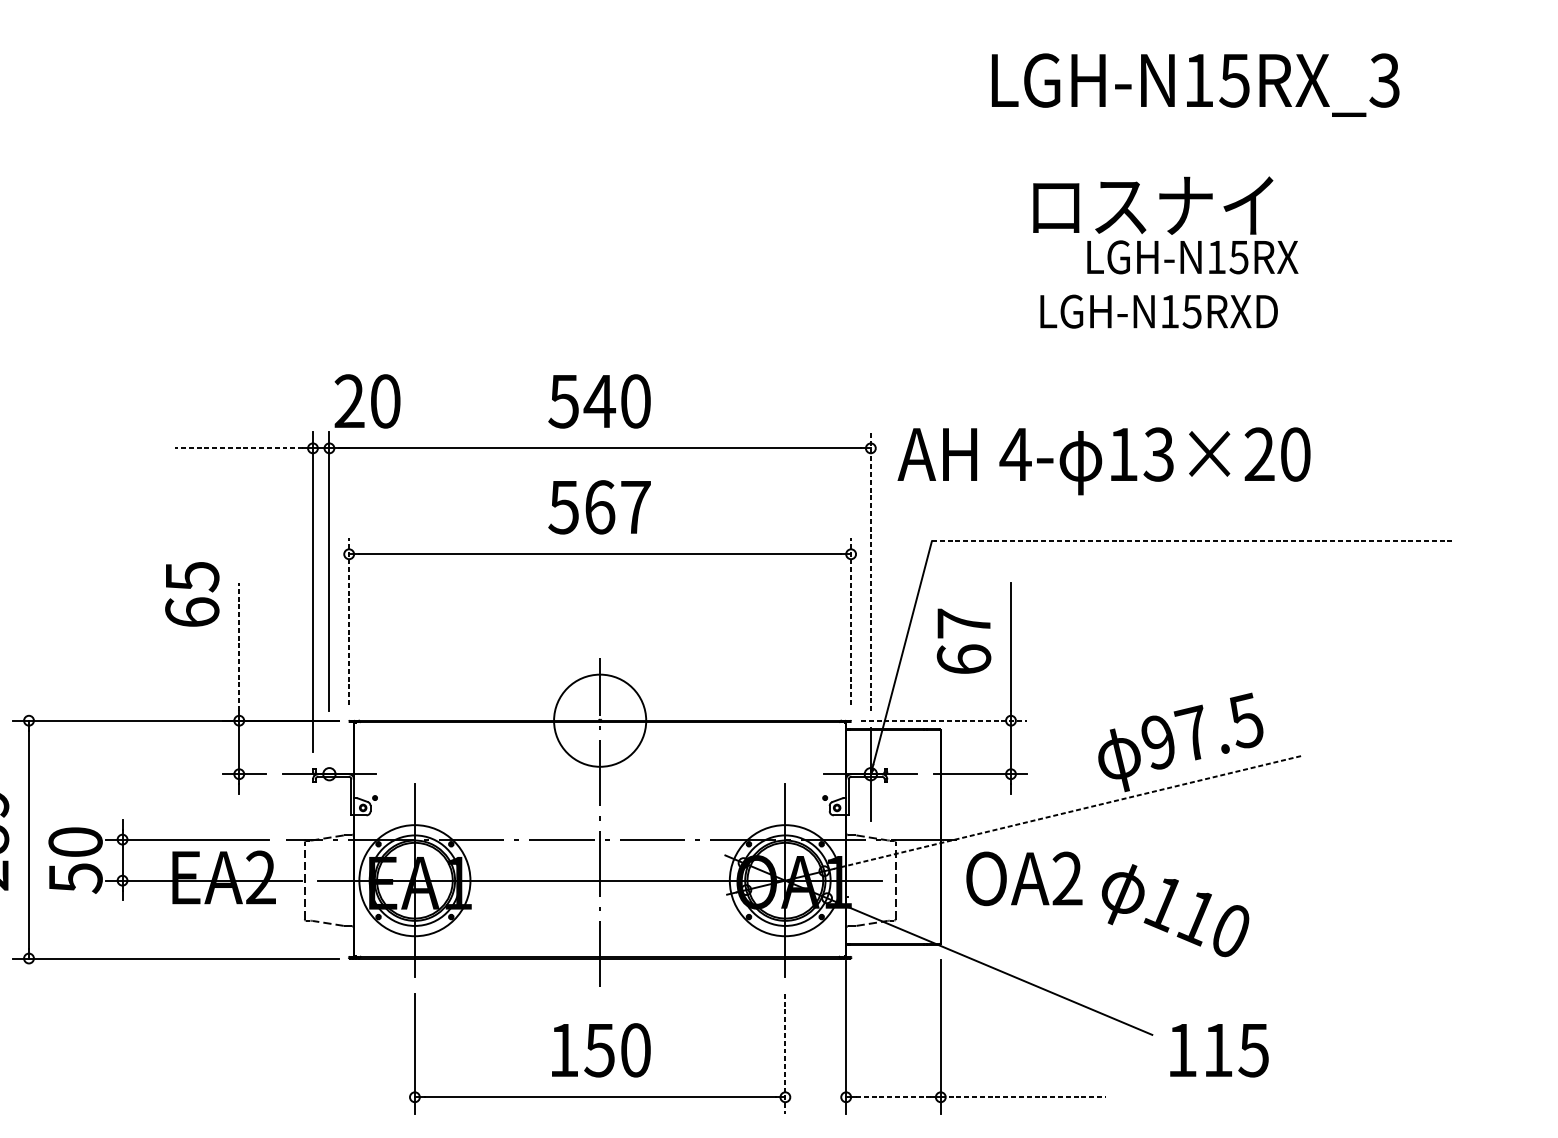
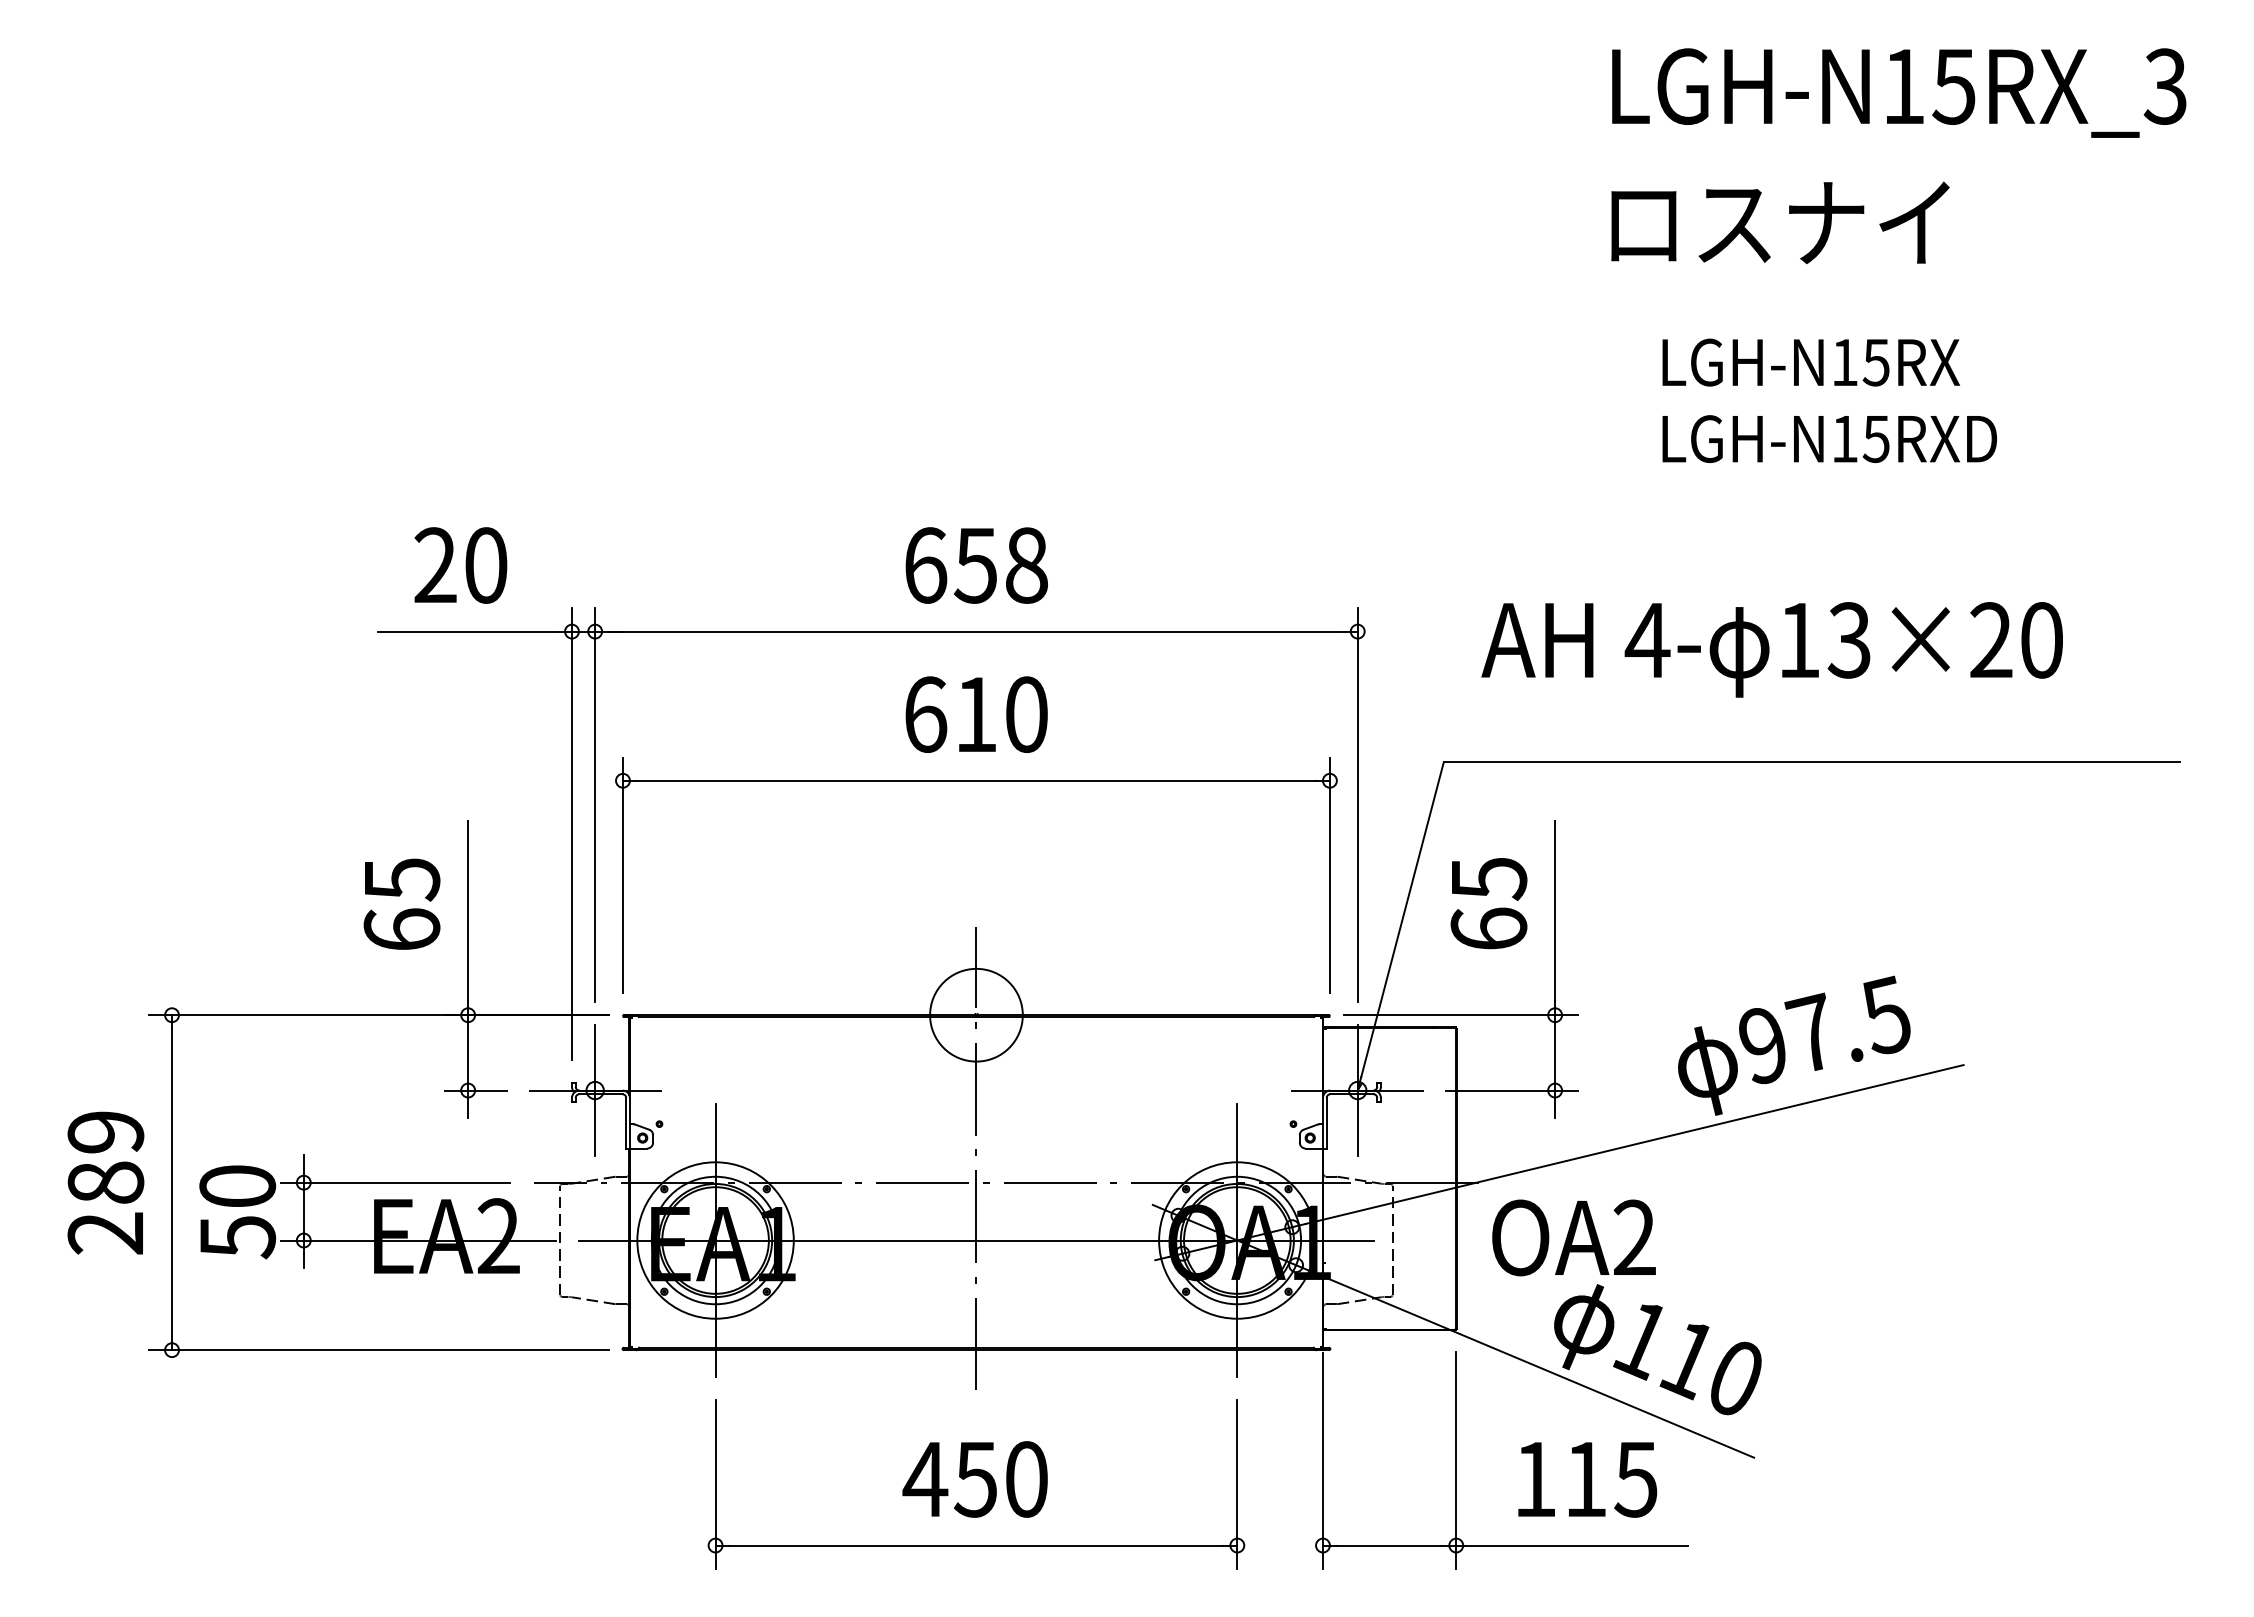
text: (1195, 84) -> (1899, 92), moved
text: (1153, 205) -> (1780, 222), moved
text: (1158, 311) -> (1829, 438), moved
text: (367, 401) -> (460, 565), moved
text: (599, 401) -> (975, 565), 540 -> 658
line: (239, 448) -> (468, 631), dashed -> solid
text: (1103, 461) -> (1771, 649), moved
text: (599, 507) -> (975, 714), 567 -> 610
line: (1193, 541) -> (1811, 762), dashed -> solid
line: (870, 571) -> (1357, 805), dashed -> solid
text: (191, 593) -> (401, 903), moved
line: (348, 621) -> (622, 875), dashed -> solid
line: (850, 621) -> (1329, 875), dashed -> solid
text: (964, 624) -> (1489, 879), 67 -> 65
line: (239, 647) -> (468, 911), dashed -> solid
circle: (600, 720) -> (976, 1014), size x0.71
line: (944, 720) -> (1461, 1015), dashed -> solid
line: (329, 774) -> (595, 1090), added
line: (1067, 812) -> (1634, 1144), dashed -> solid
text: (1175, 910) -> (1657, 1349), moved
text: (563, 1050) -> (925, 1479), 150 -> 450
text: (1219, 1050) -> (1587, 1479), moved
line: (785, 1053) -> (1237, 1484), dashed -> solid
line: (893, 1097) -> (1389, 1545), dashed -> solid
line: (1023, 1097) -> (1572, 1545), dashed -> solid

